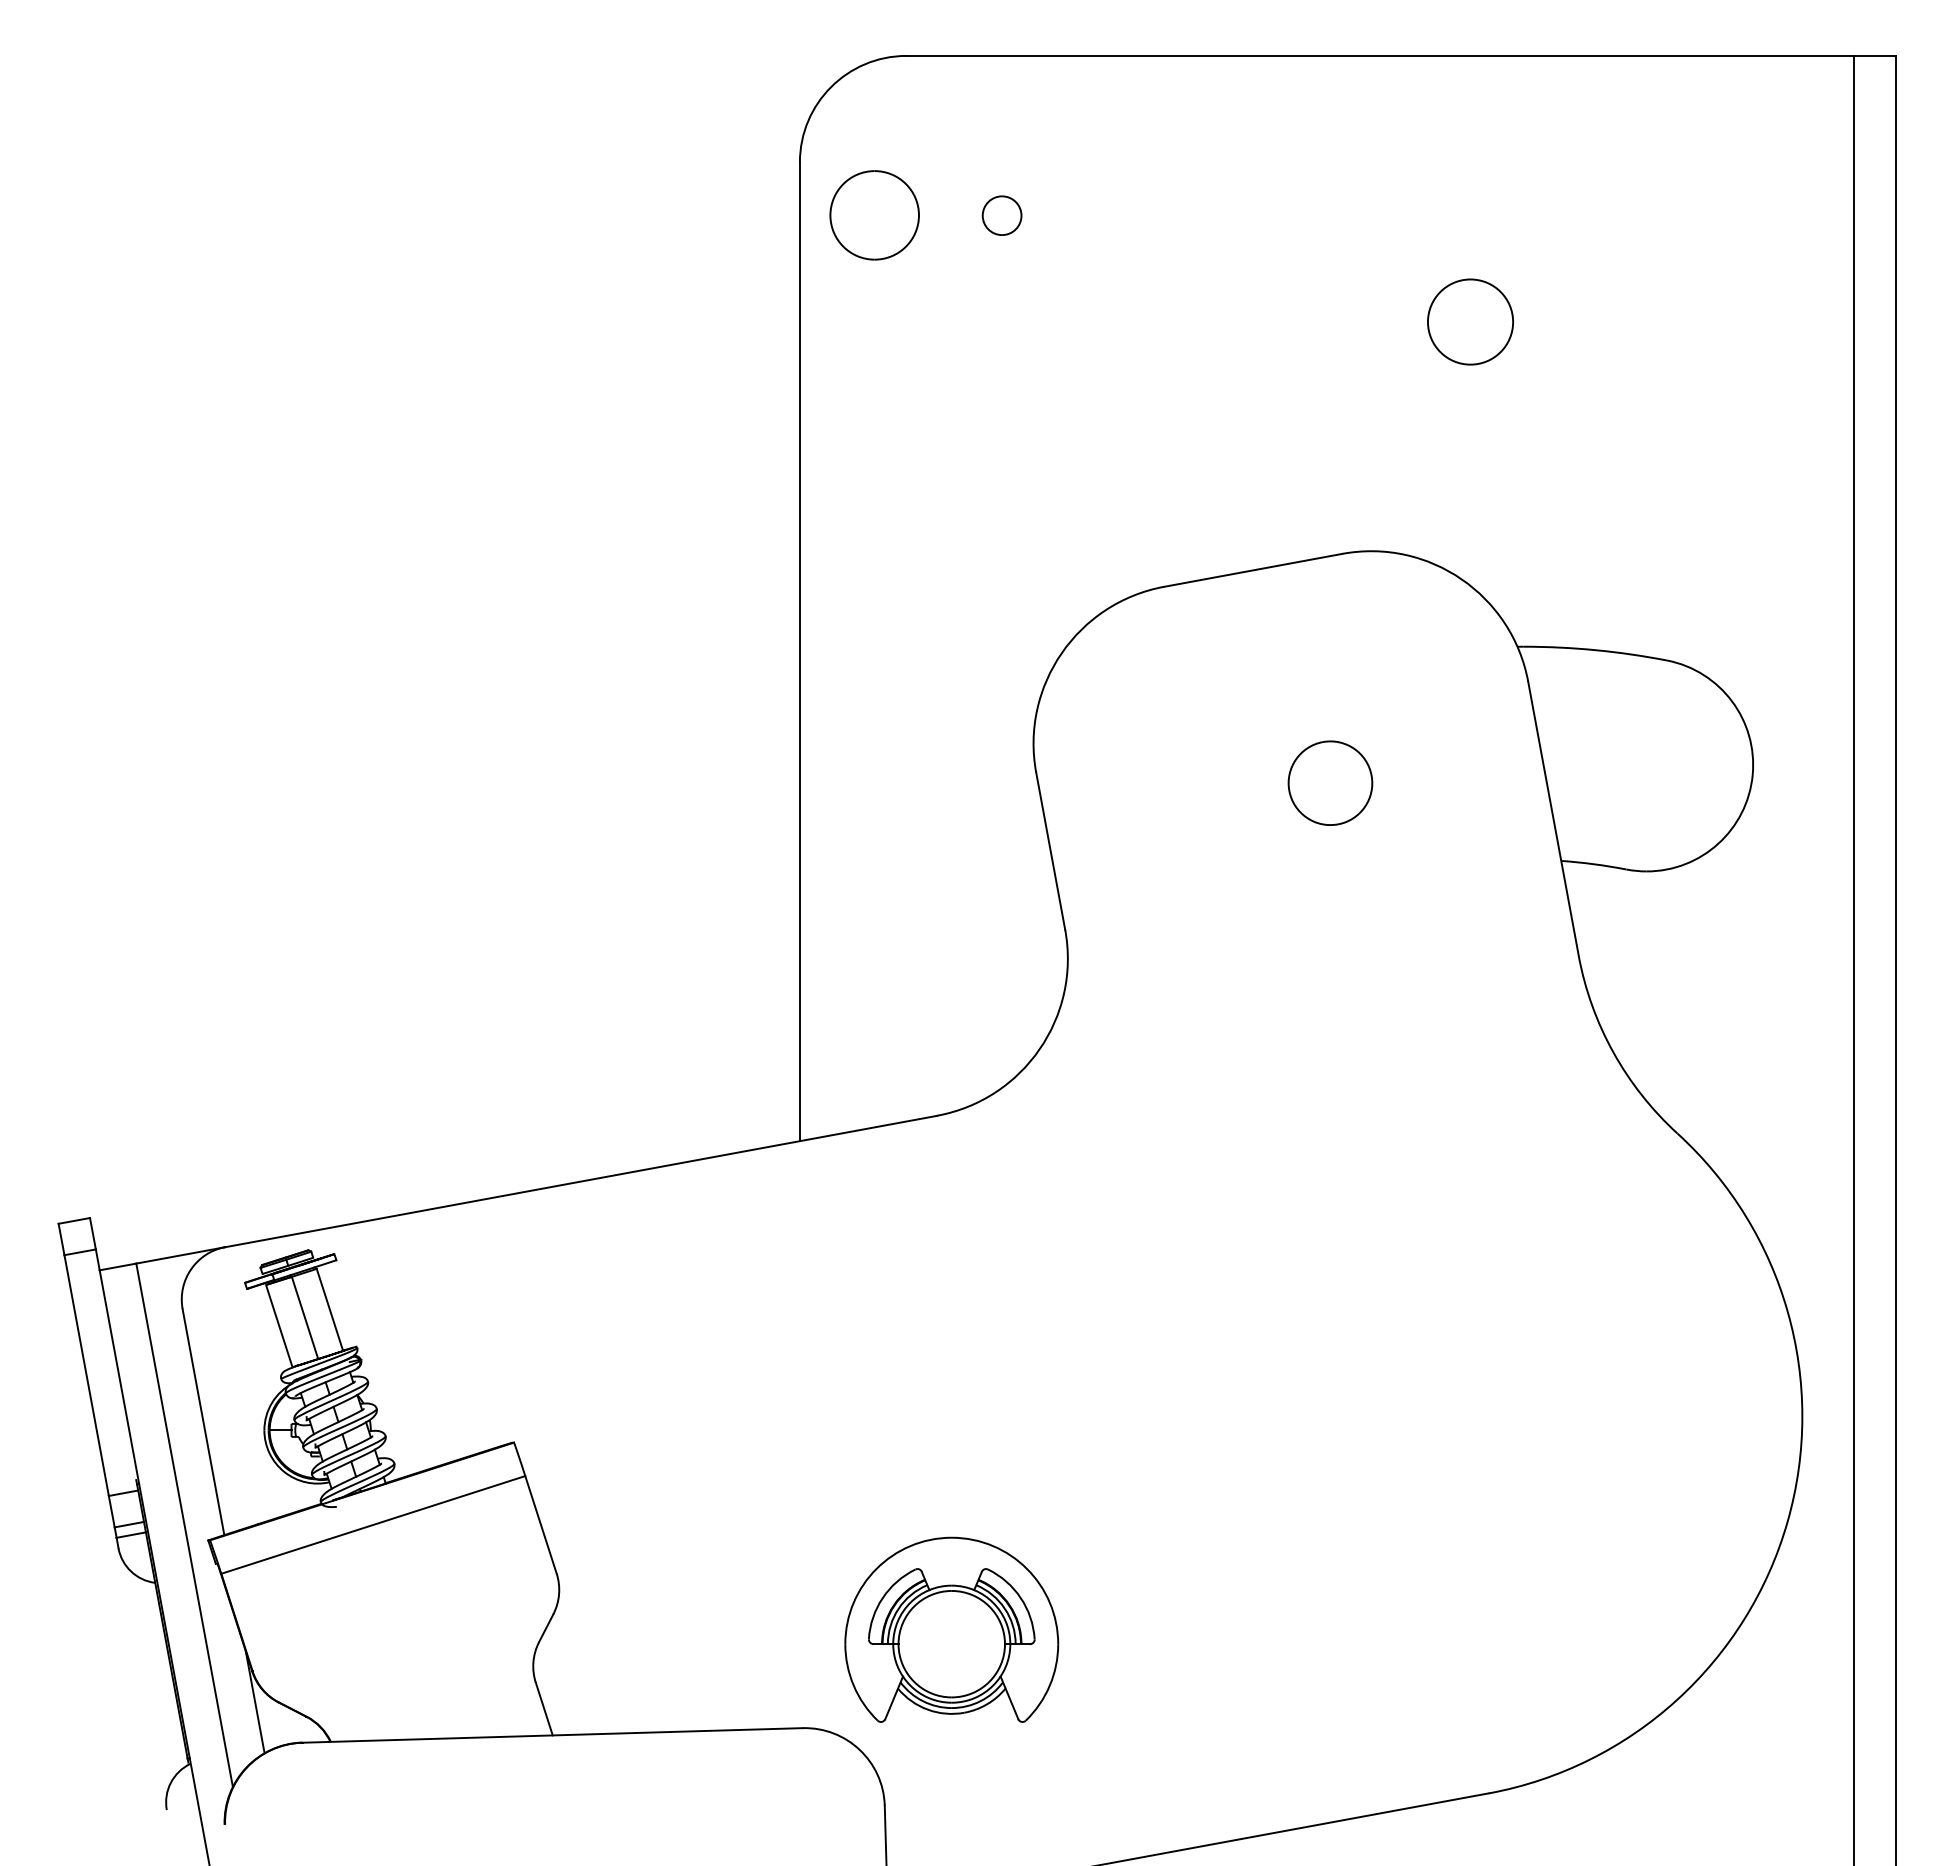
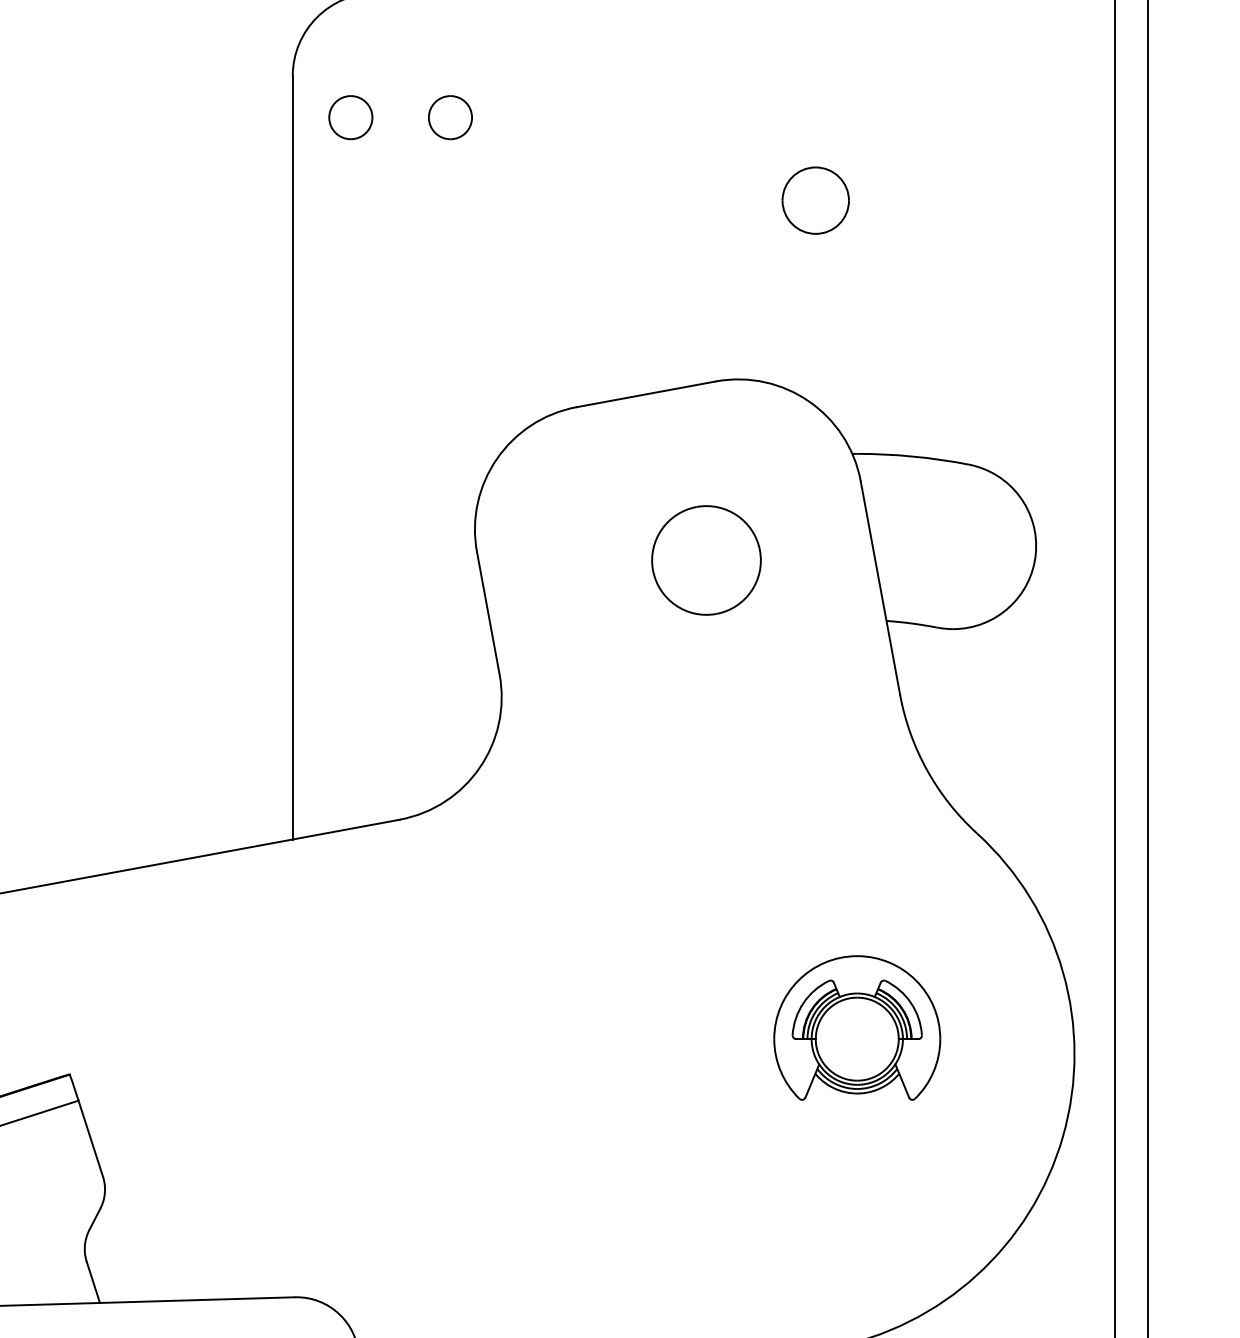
part: (873, 215) -> (350, 117), size x0.62
part: (1001, 215) -> (449, 117), size x1.43
part: (1330, 782) -> (706, 559), size x1.67
part: (951, 1629) -> (857, 1027), moved

